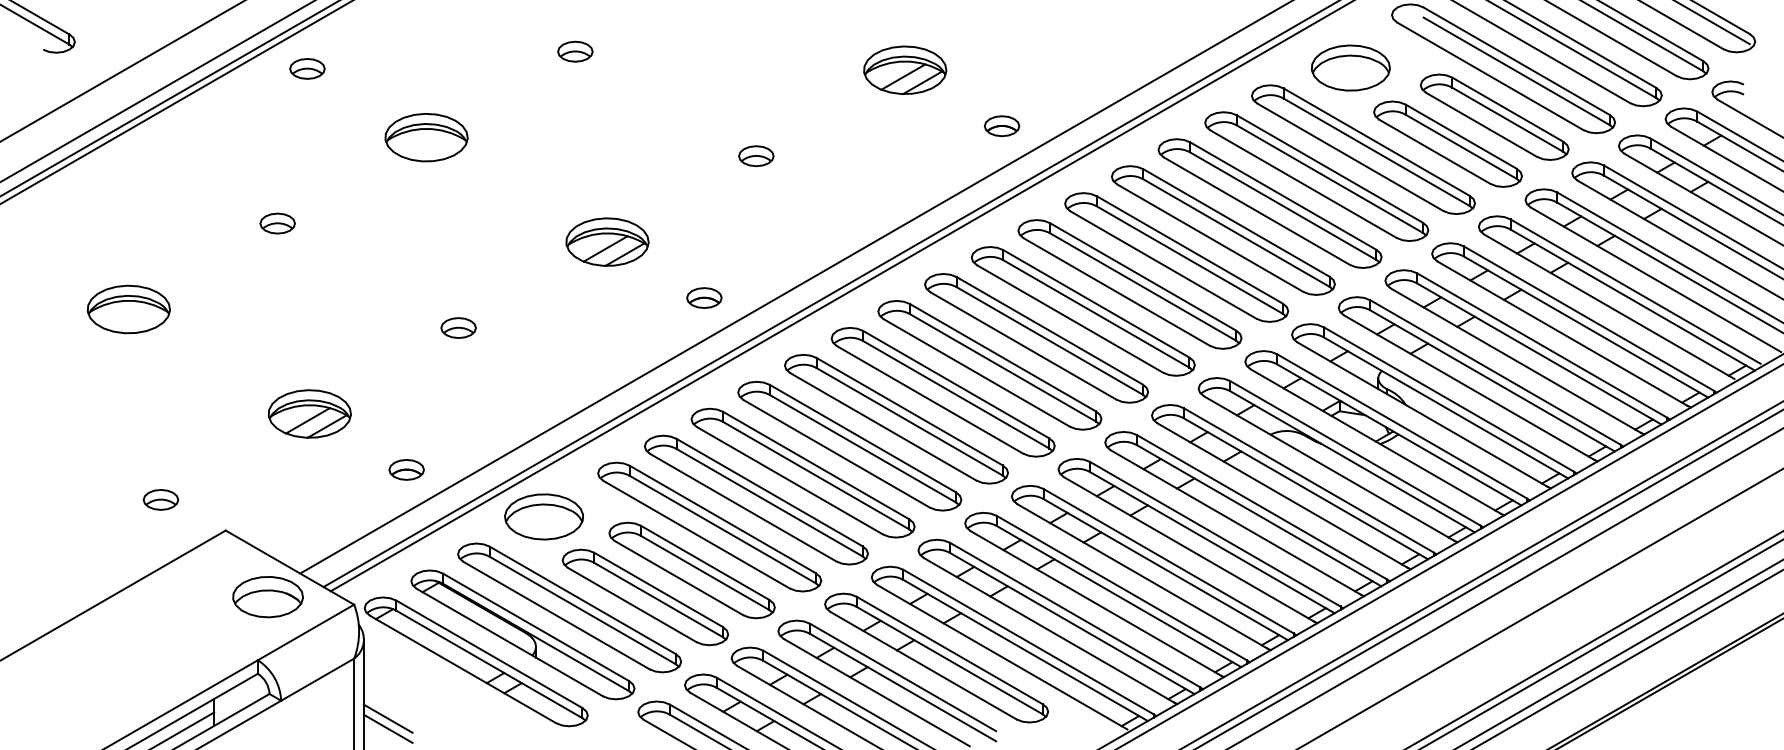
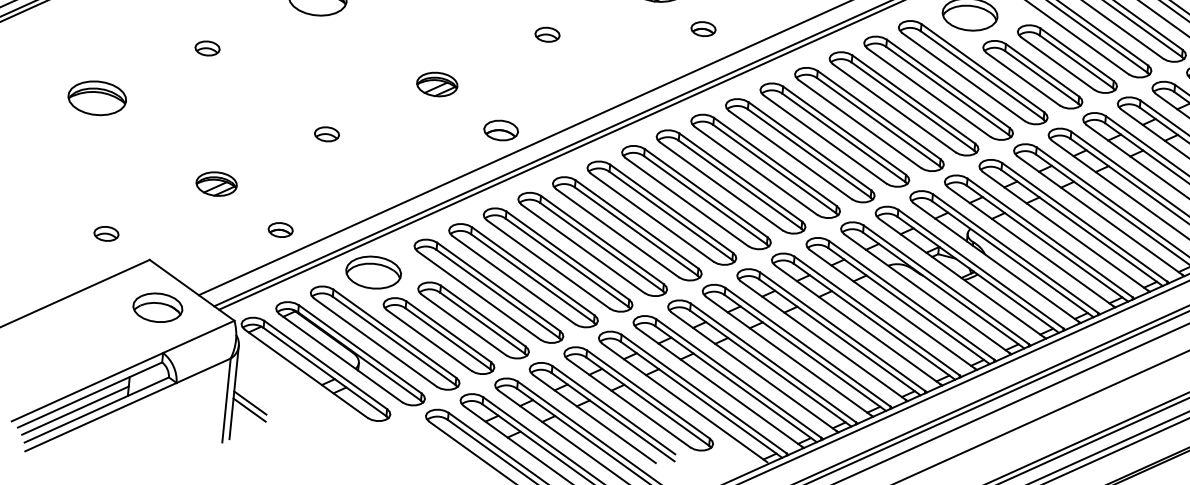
part: (1001, 126) -> (703, 29), moved
part: (607, 241) -> (437, 84), size x0.7
part: (704, 297) -> (501, 130), size x1.4
part: (309, 413) -> (216, 183), size x0.7
part: (267, 597) -> (157, 308), moved

